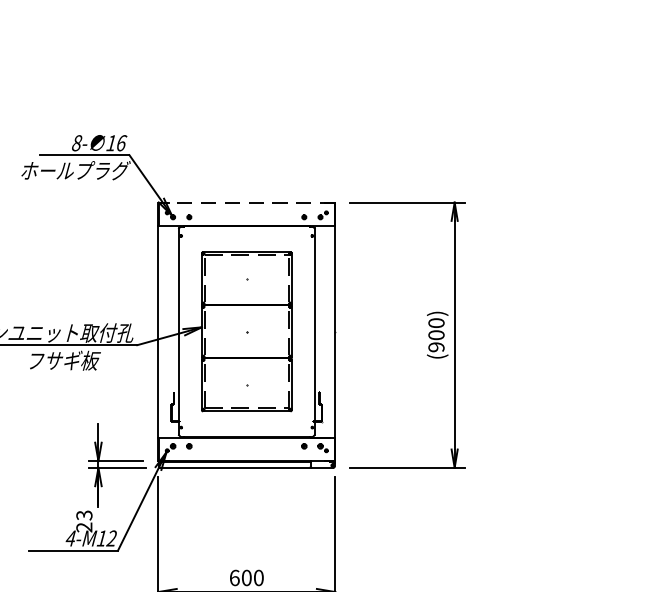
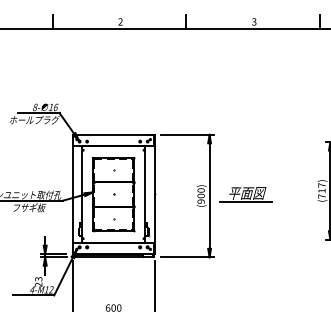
line: (246, 201) -> (113, 134), dashed -> solid
part: (532, 331) -> (245, 194), added

